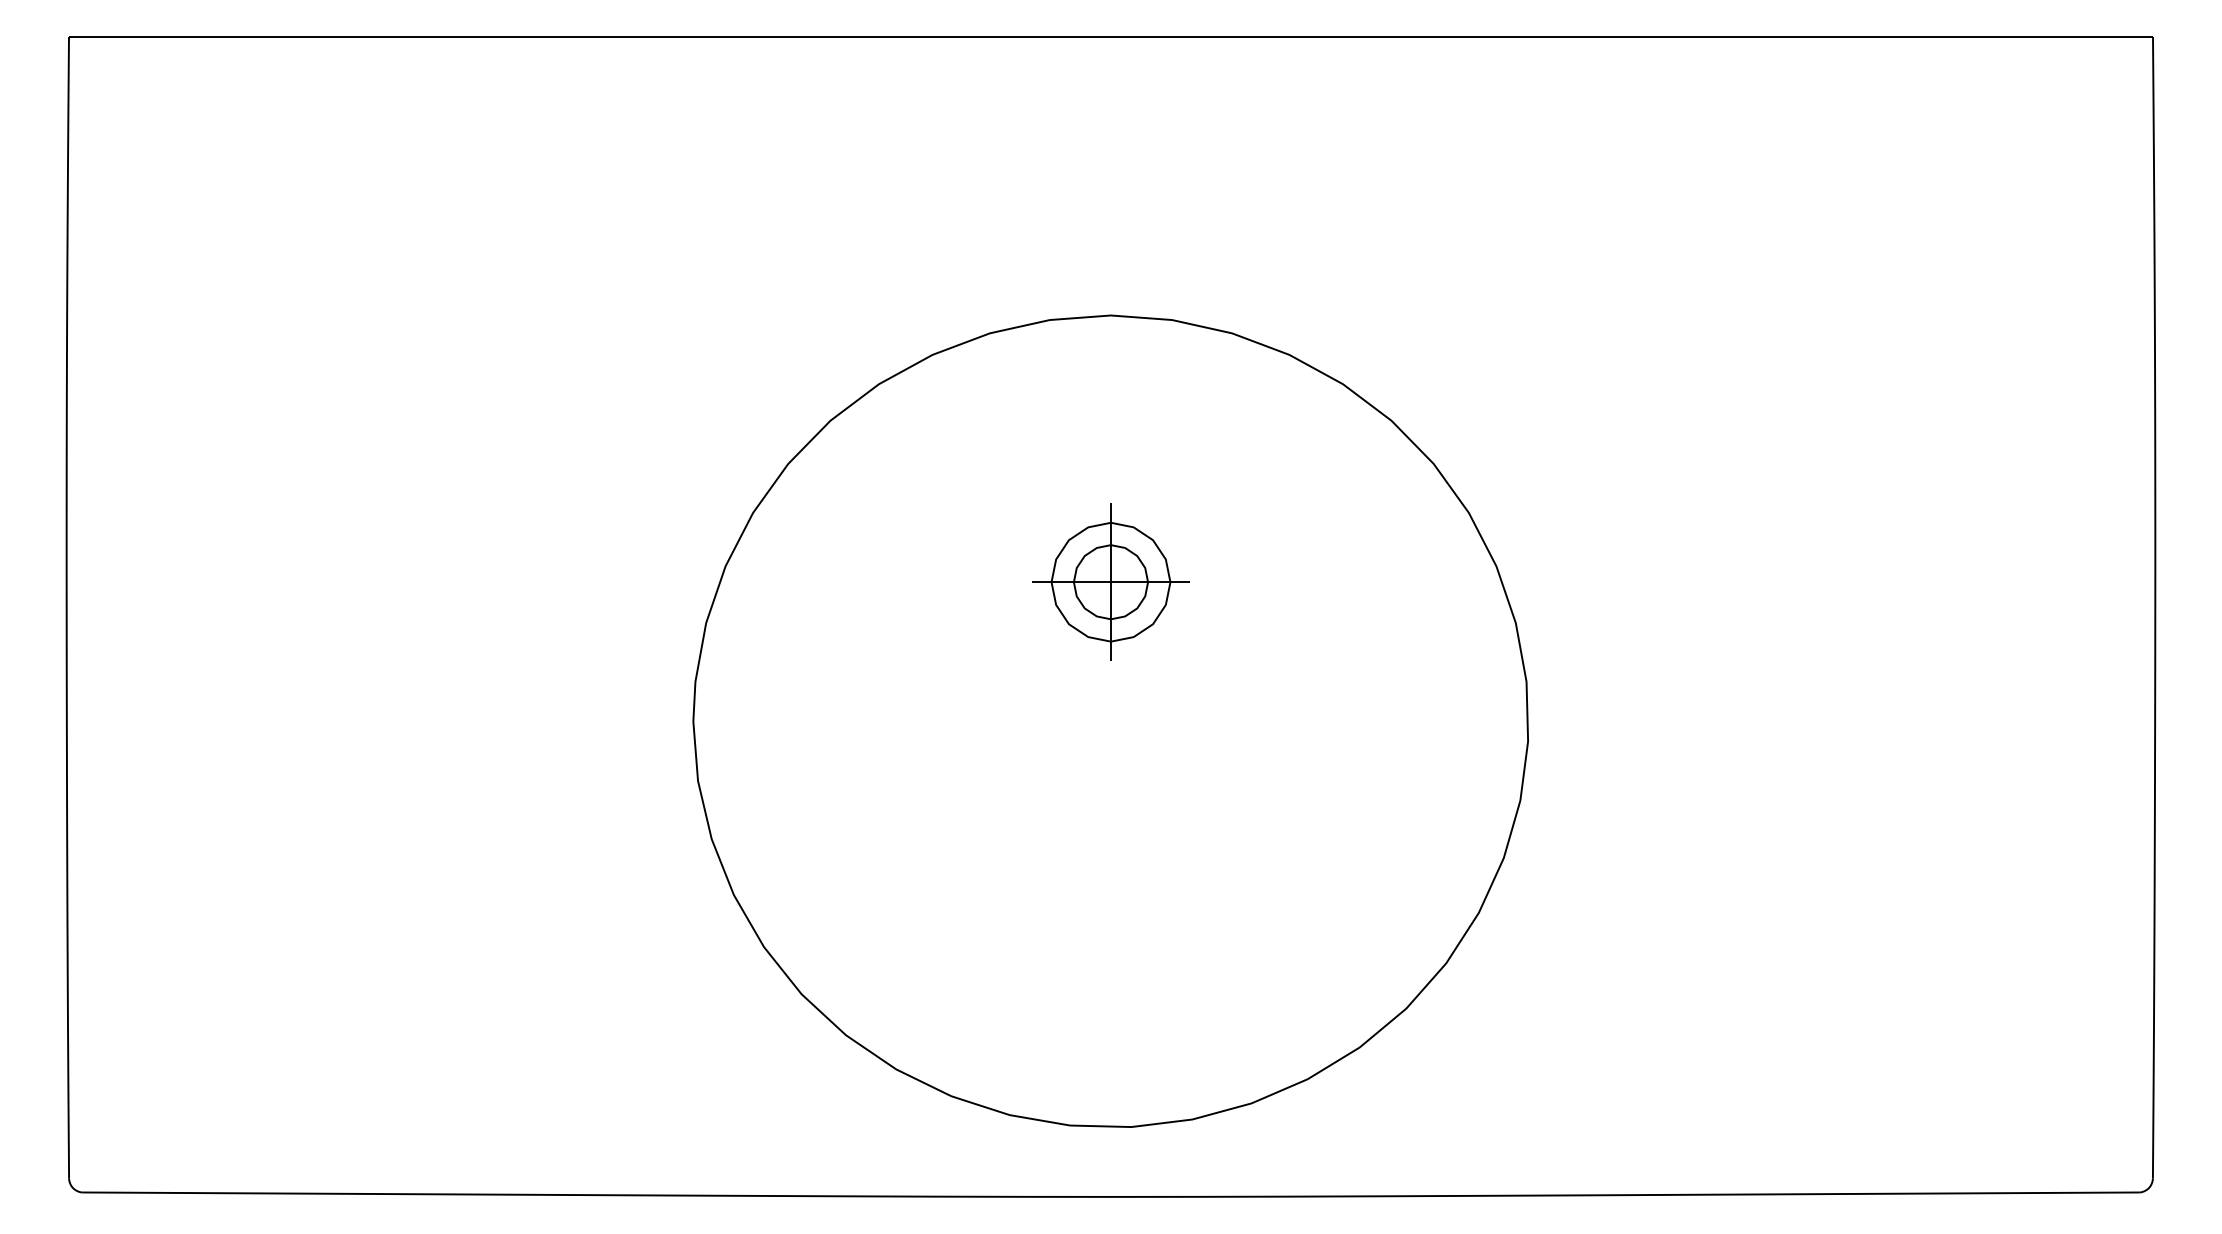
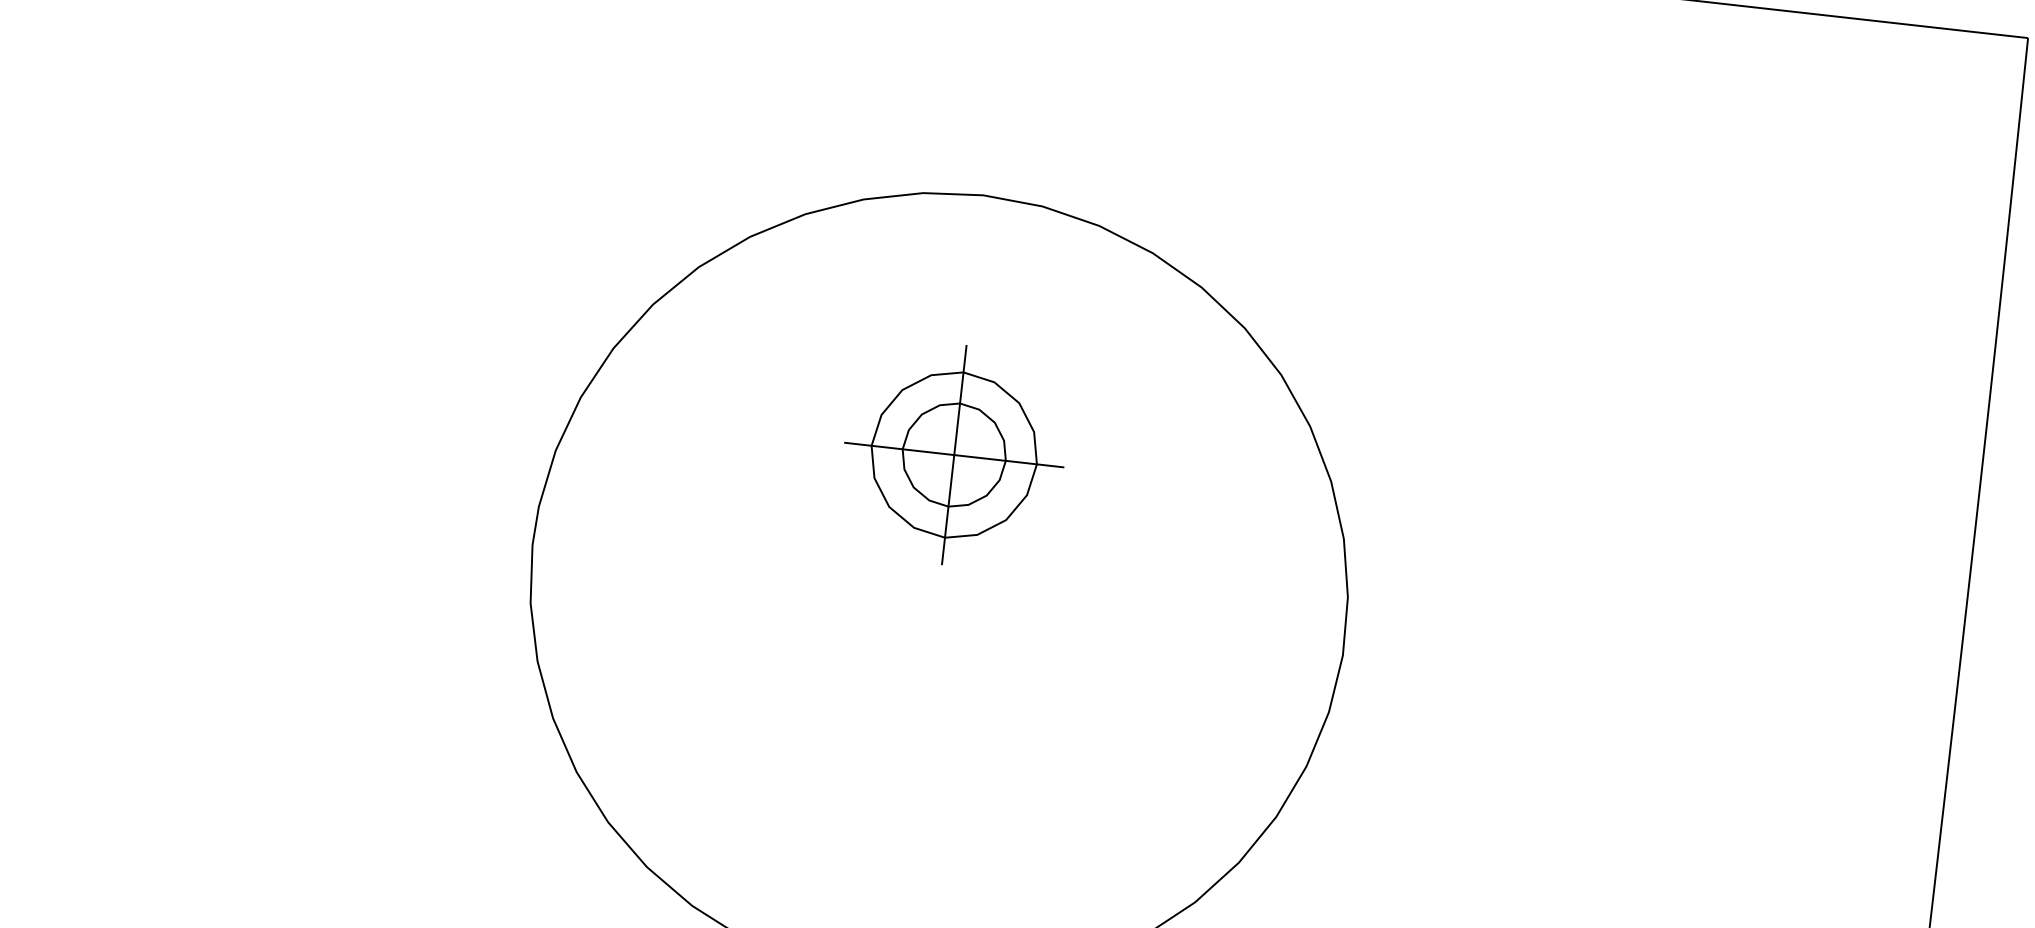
part: (1110, 581) -> (953, 454), size x1.43

